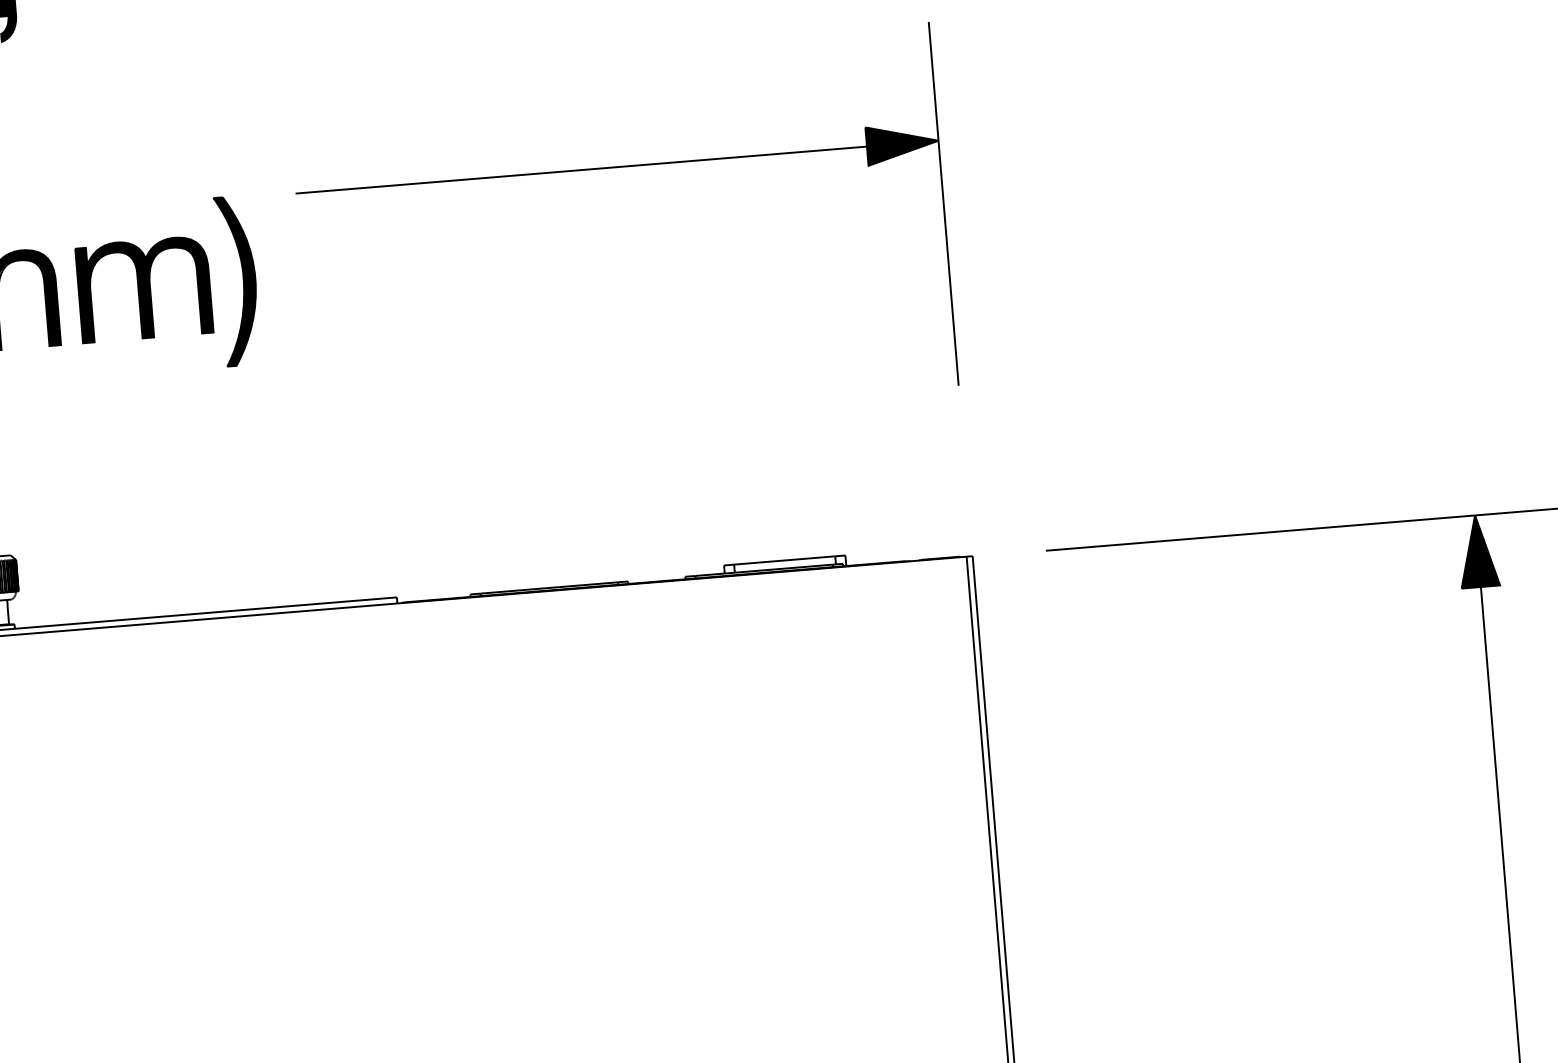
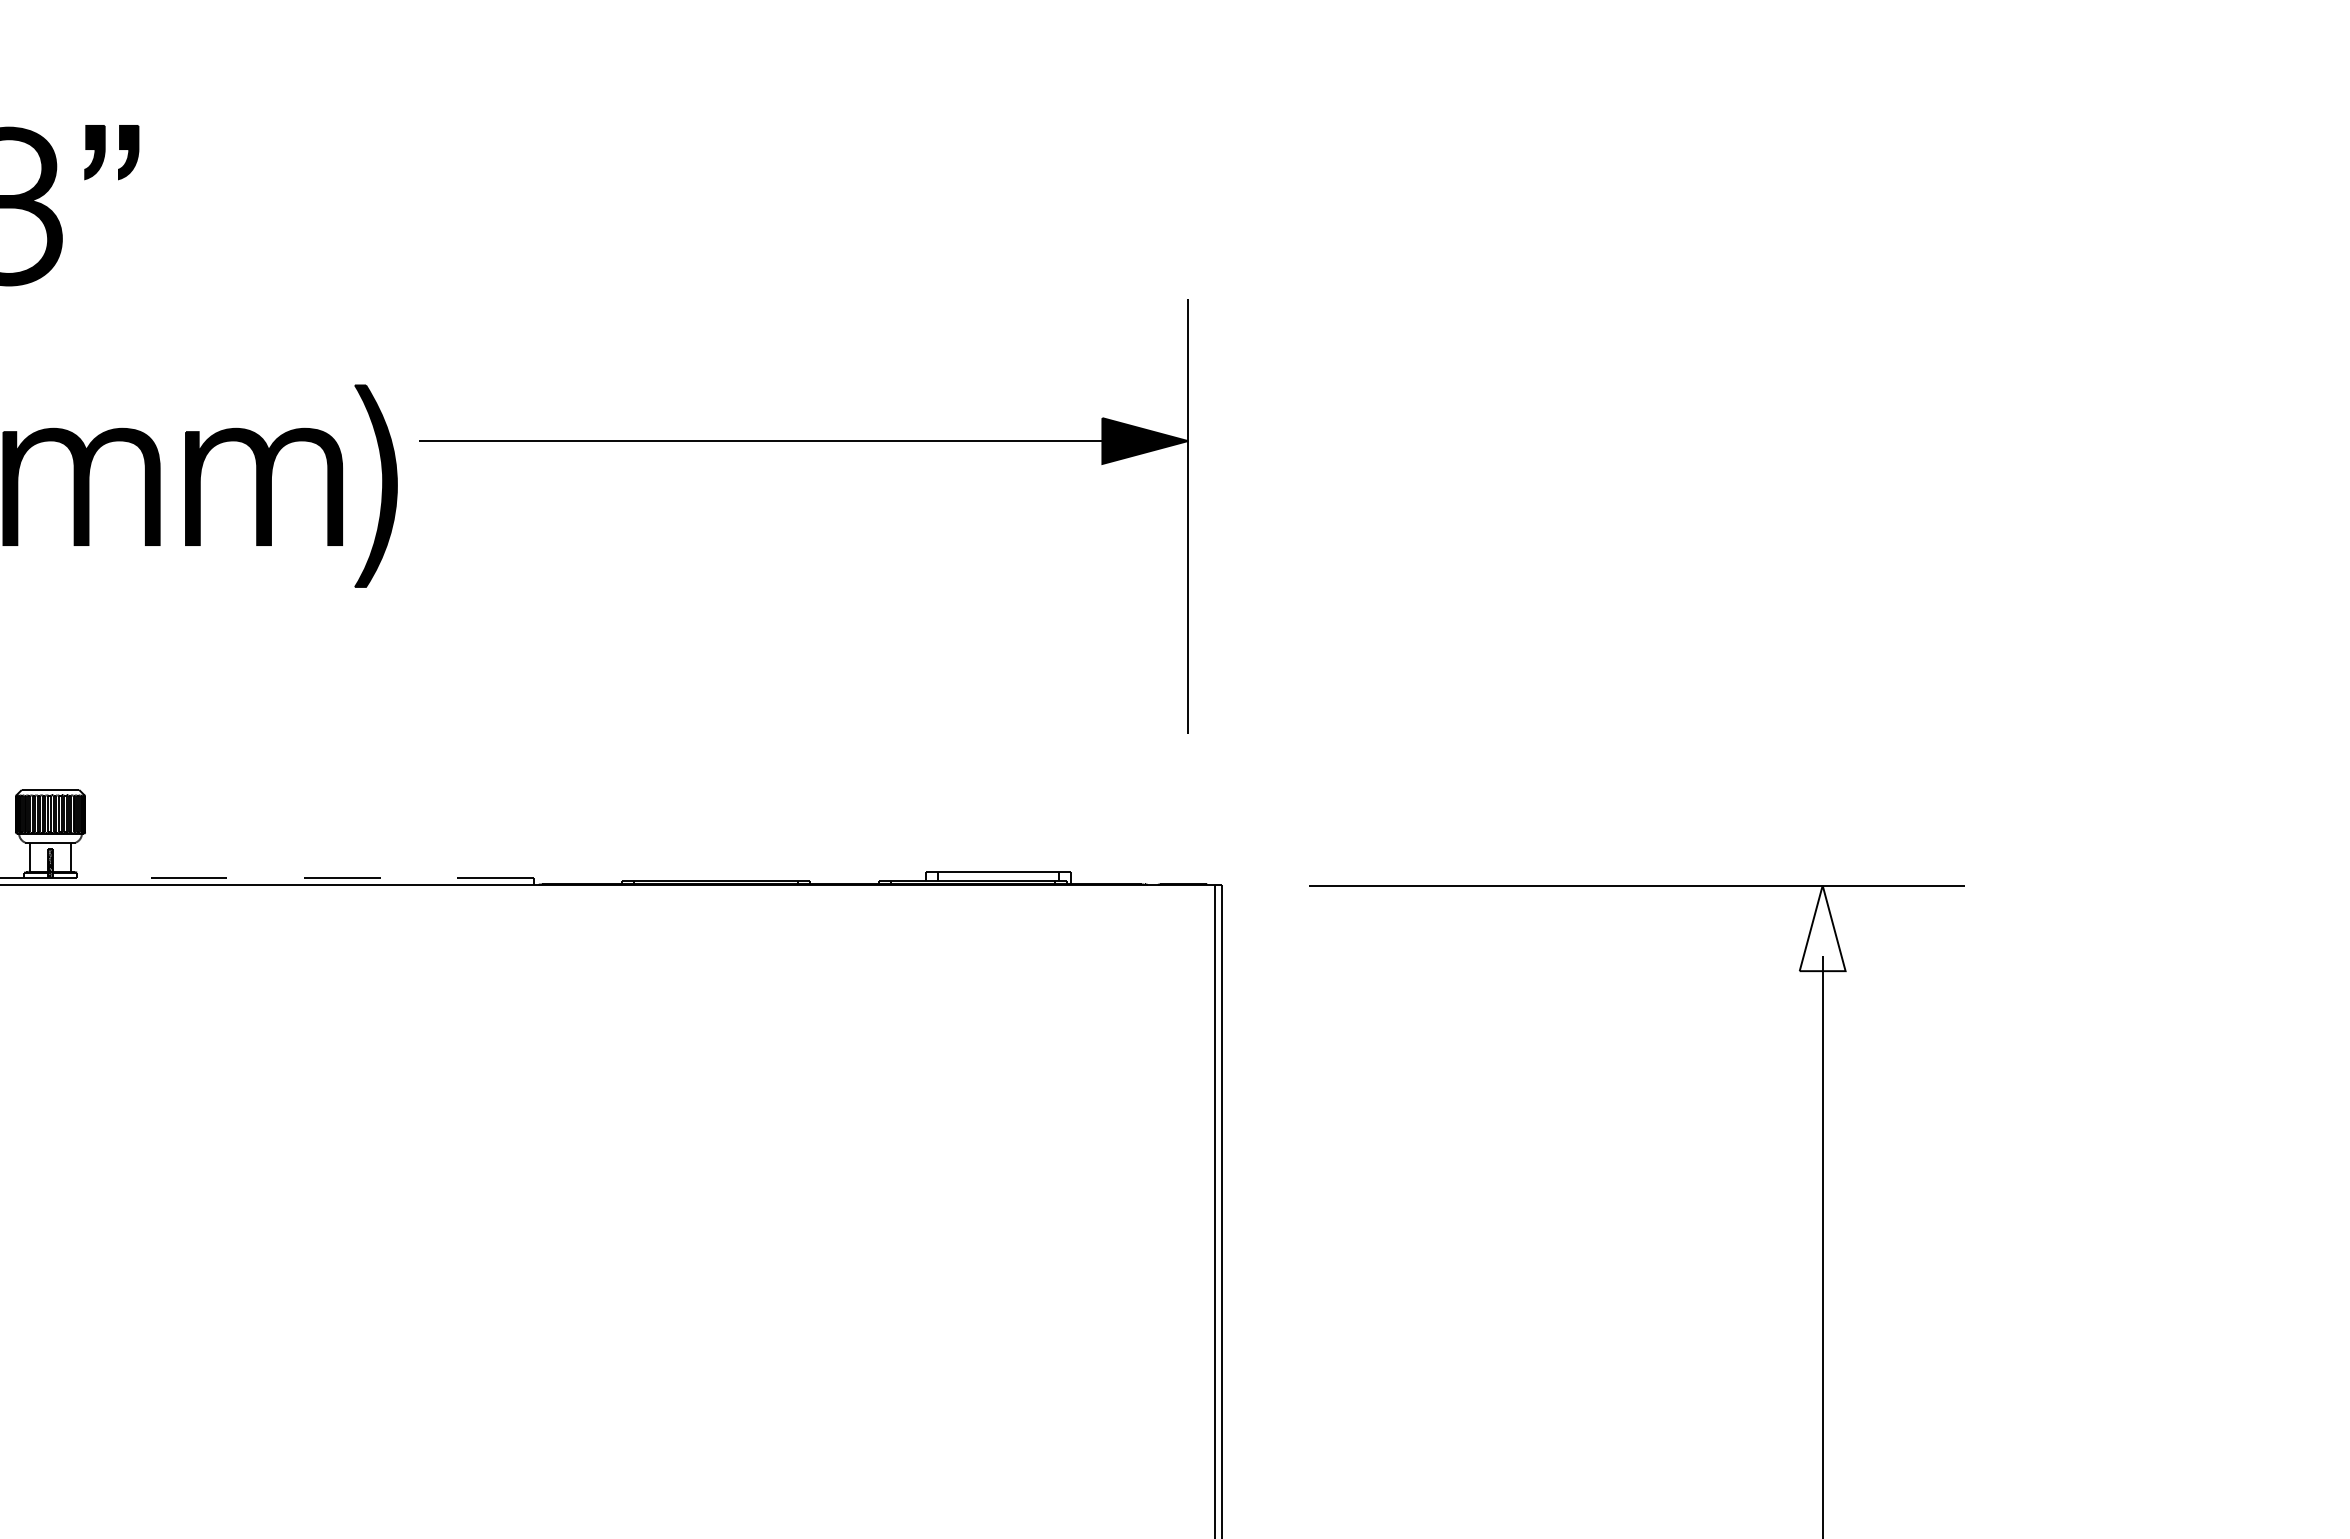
part: (617, 167) -> (803, 441), moved
fill: (1477, 551) -> (1822, 928), removed
line: (205, 612) -> (305, 877), solid -> dashed

